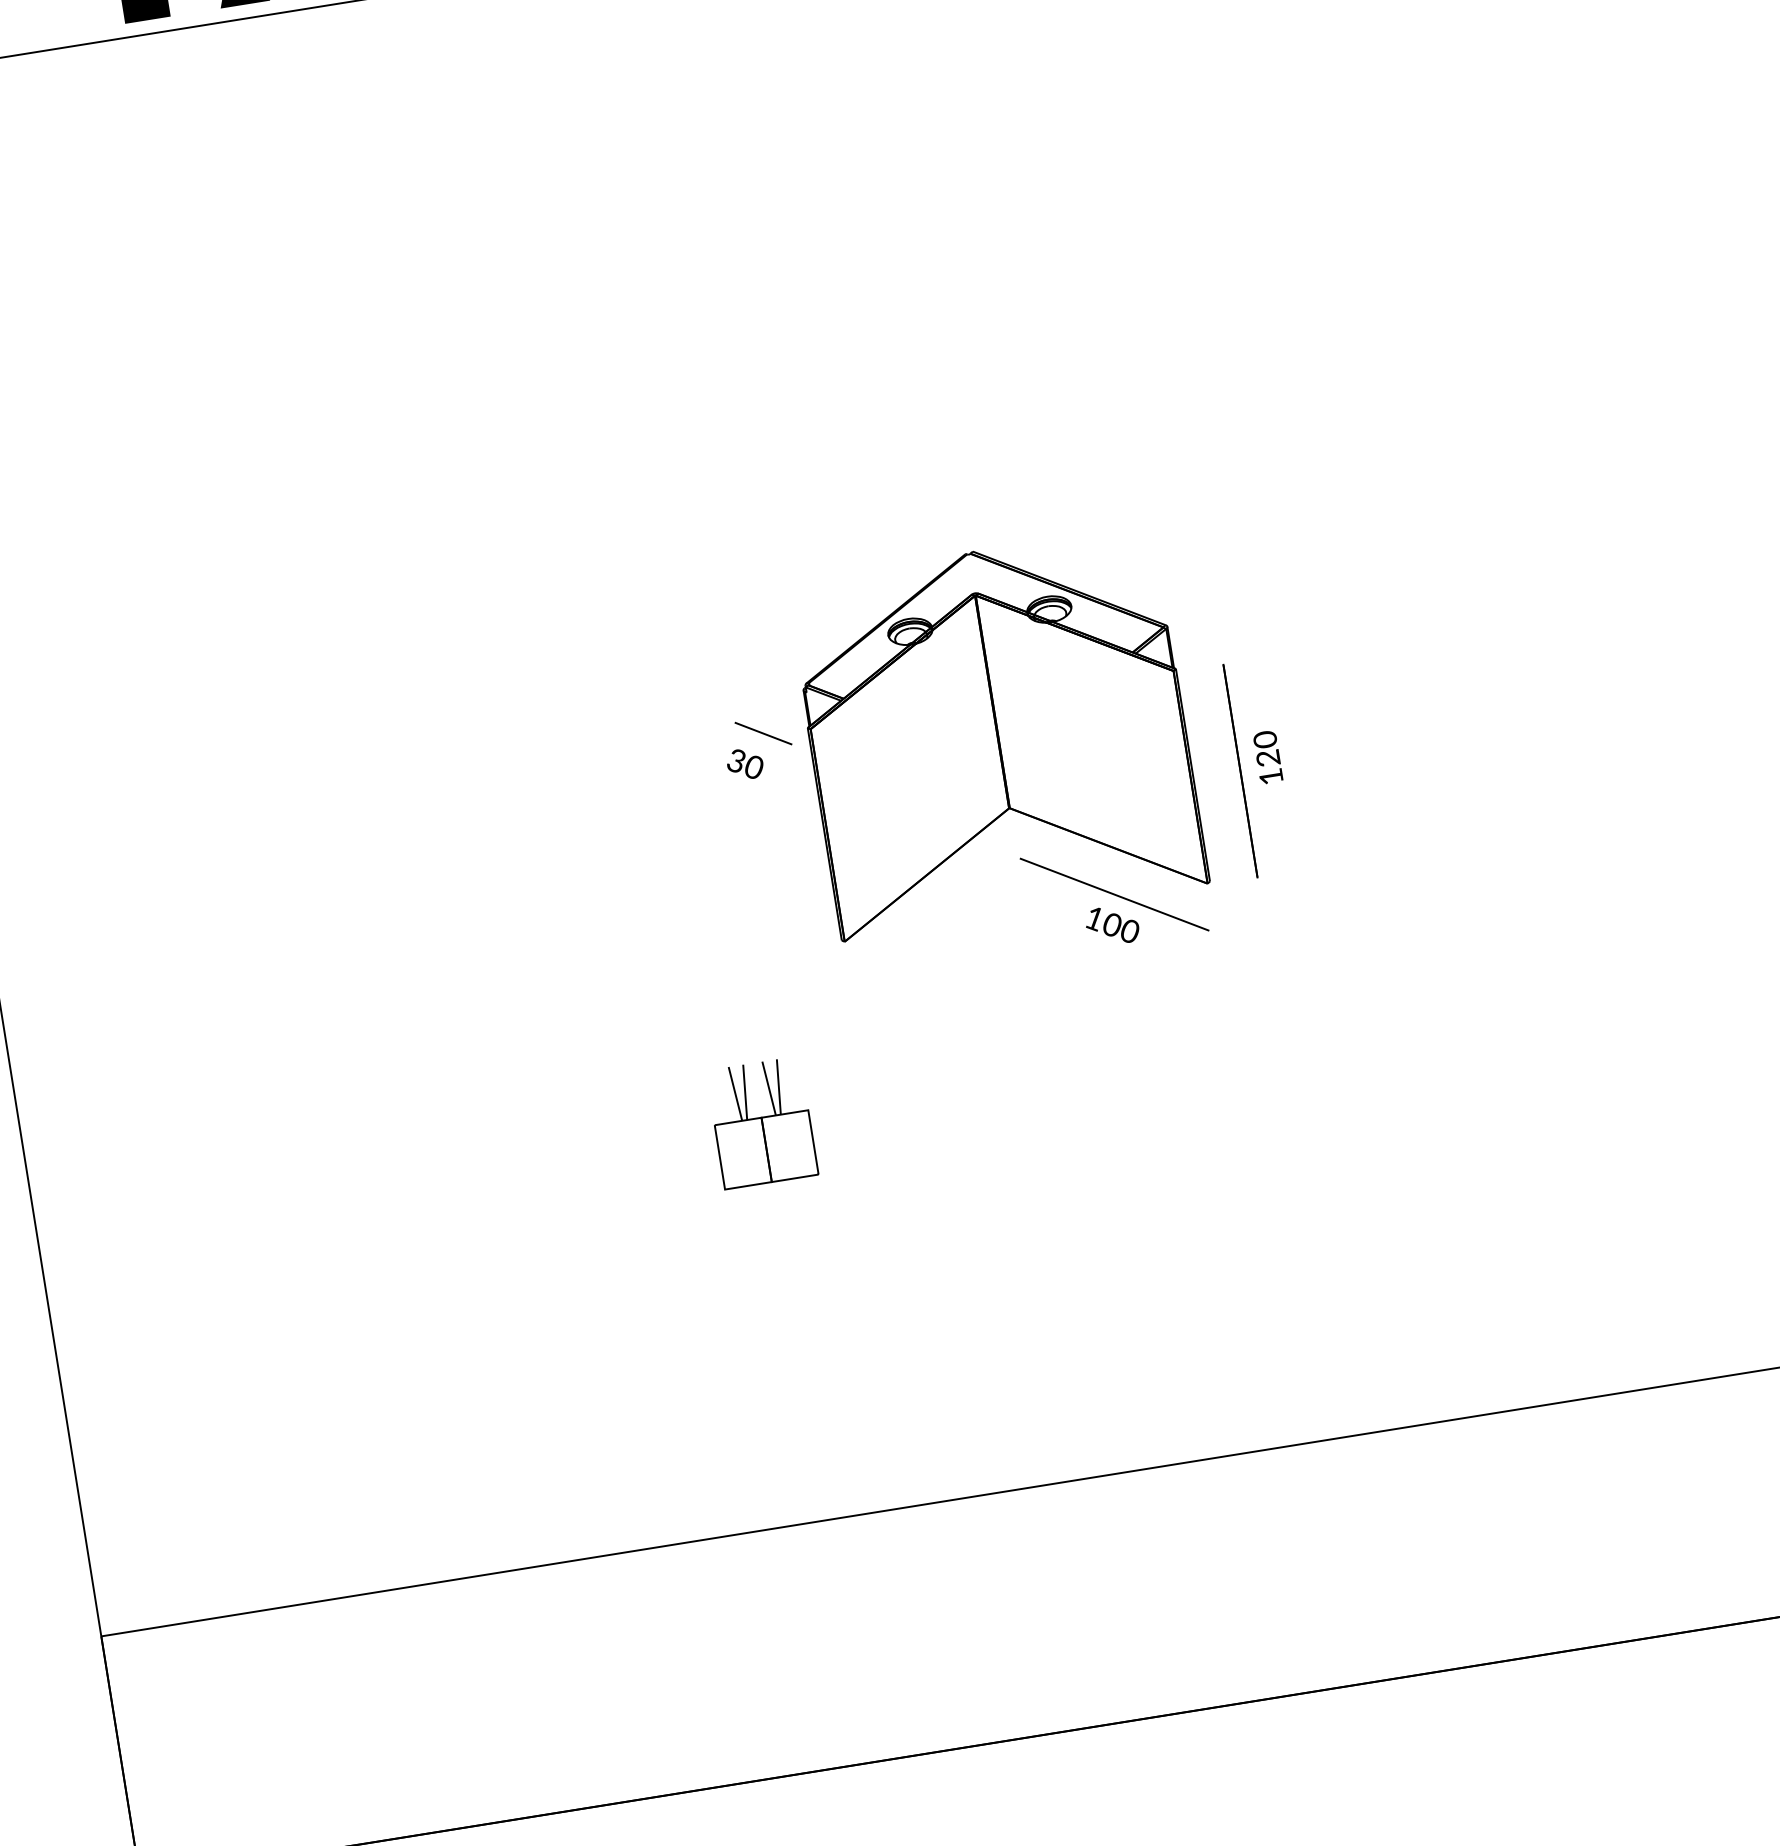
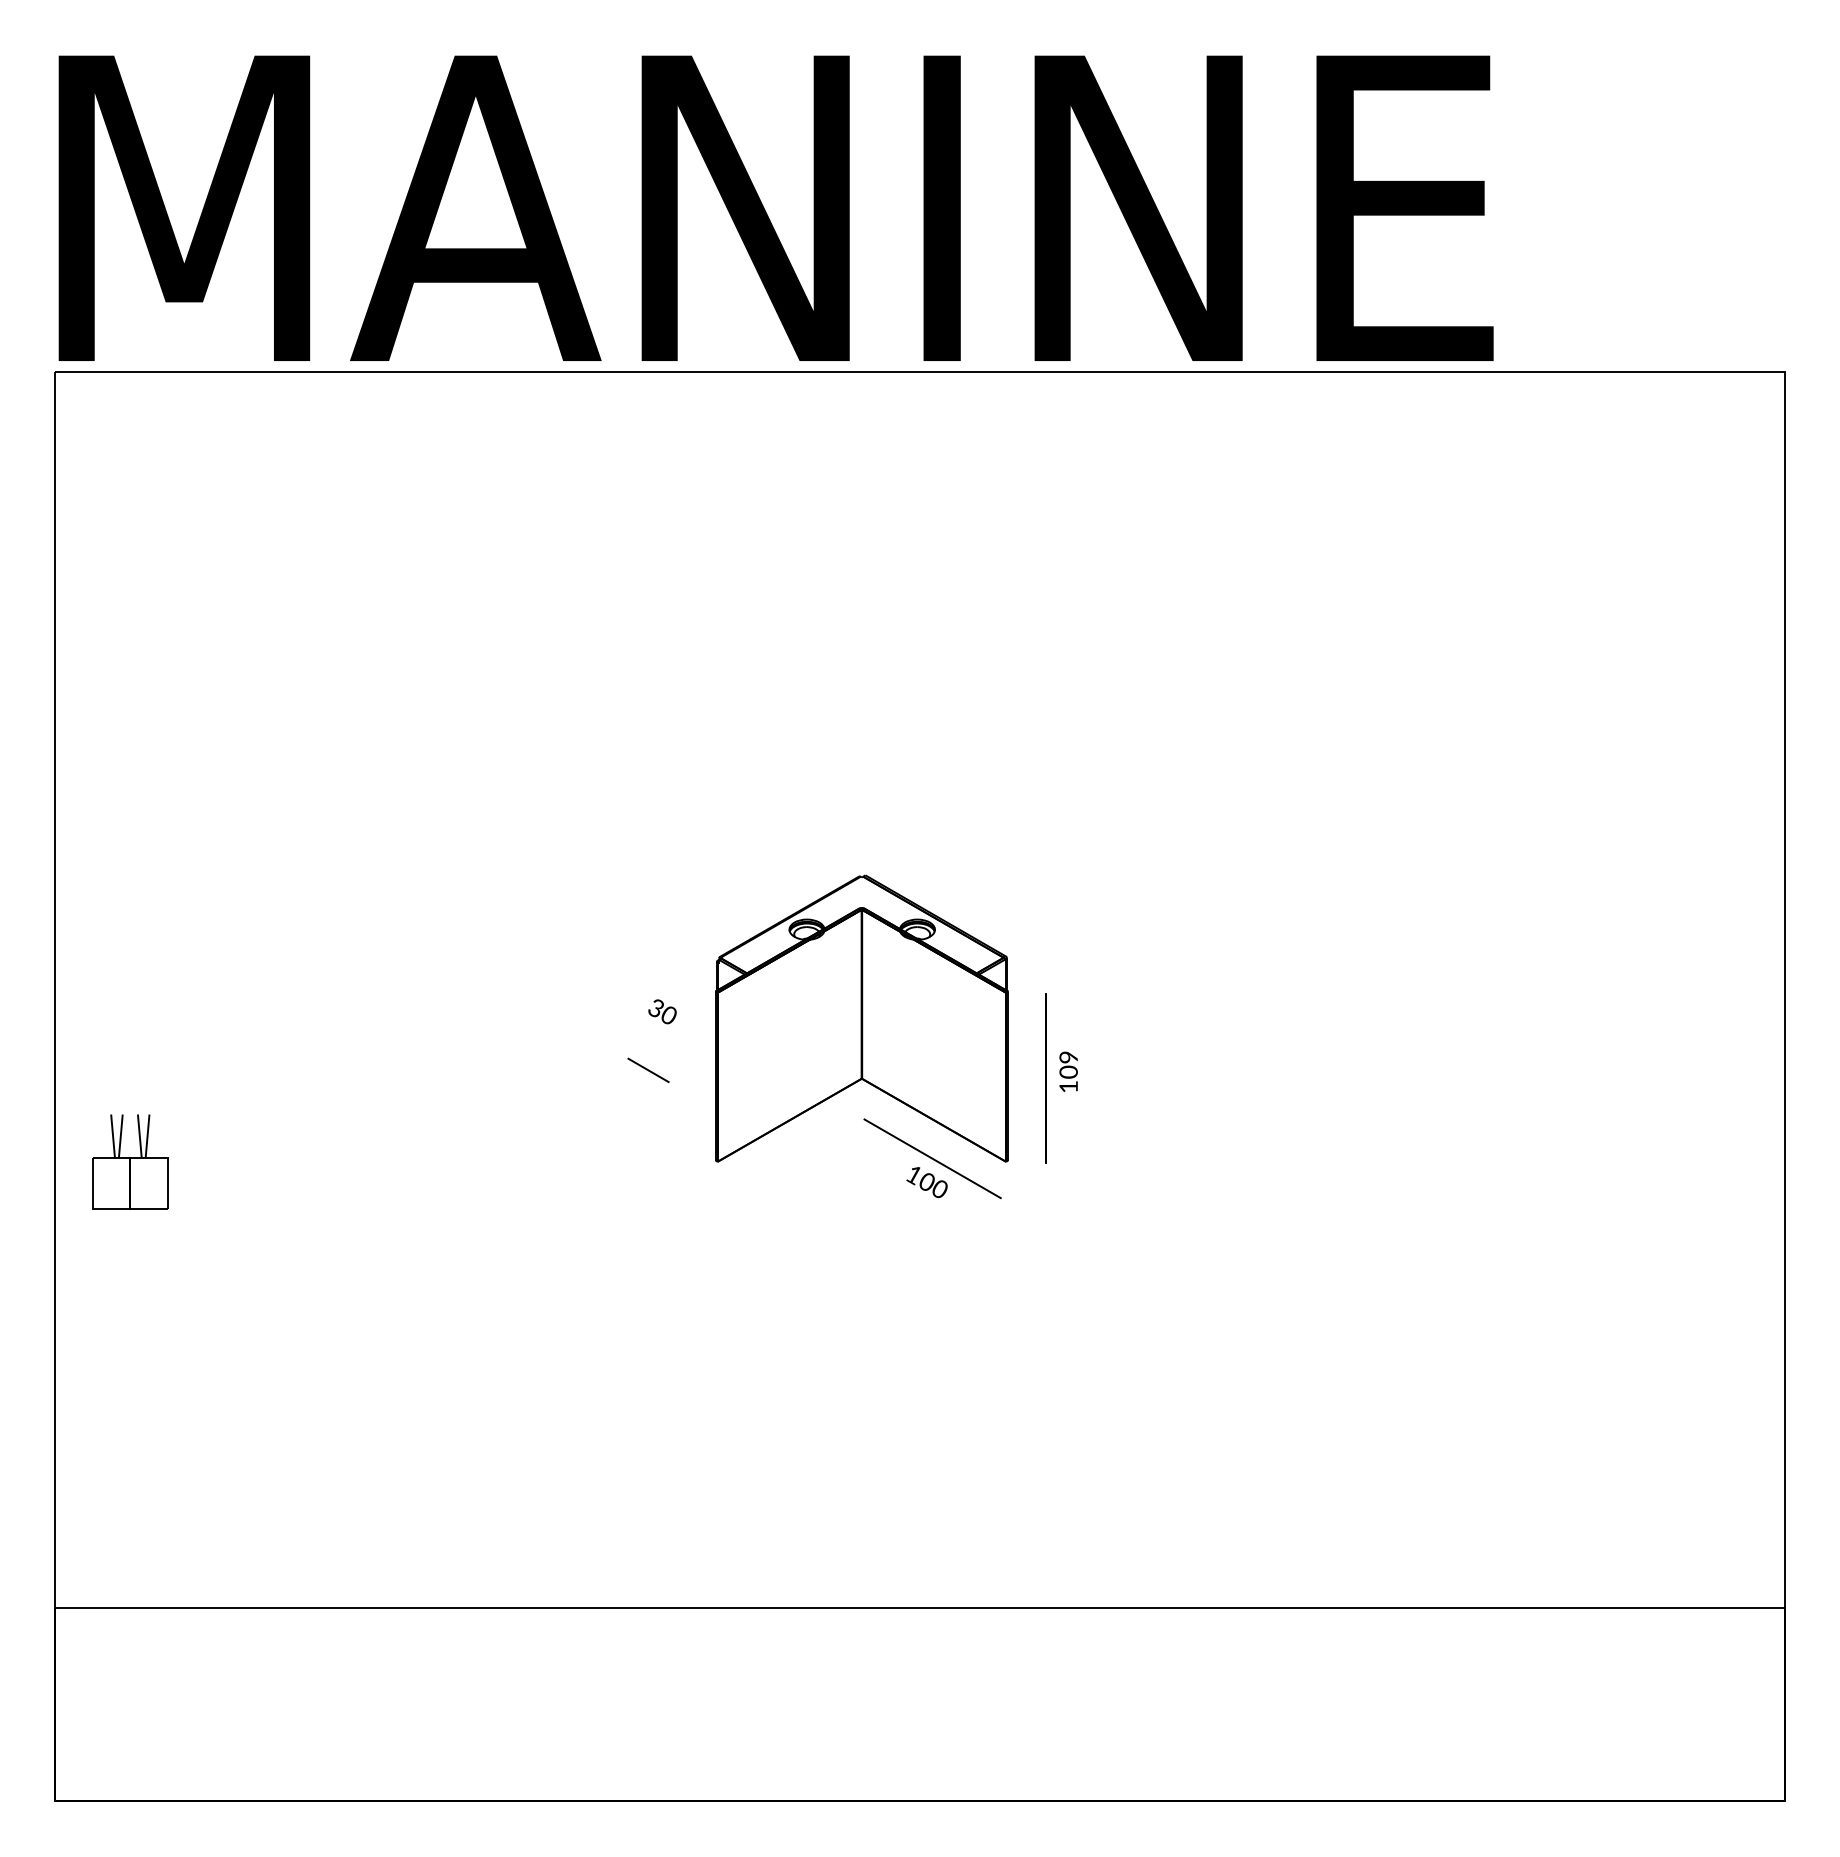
line: (763, 732) -> (648, 1069), moved
text: (1266, 748) -> (1068, 1064), 120 -> 109
part: (762, 1122) -> (130, 1161), moved

